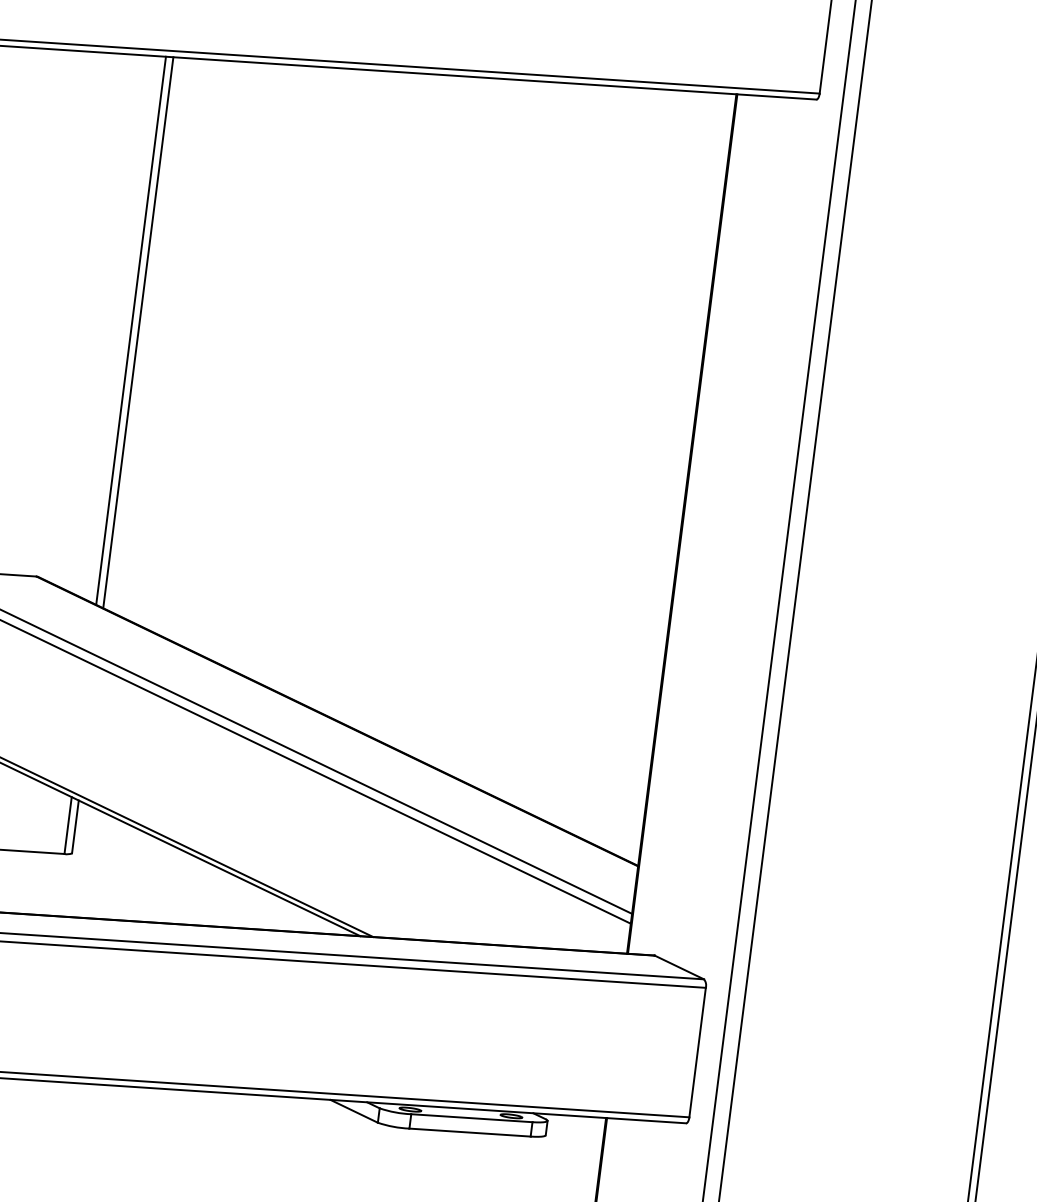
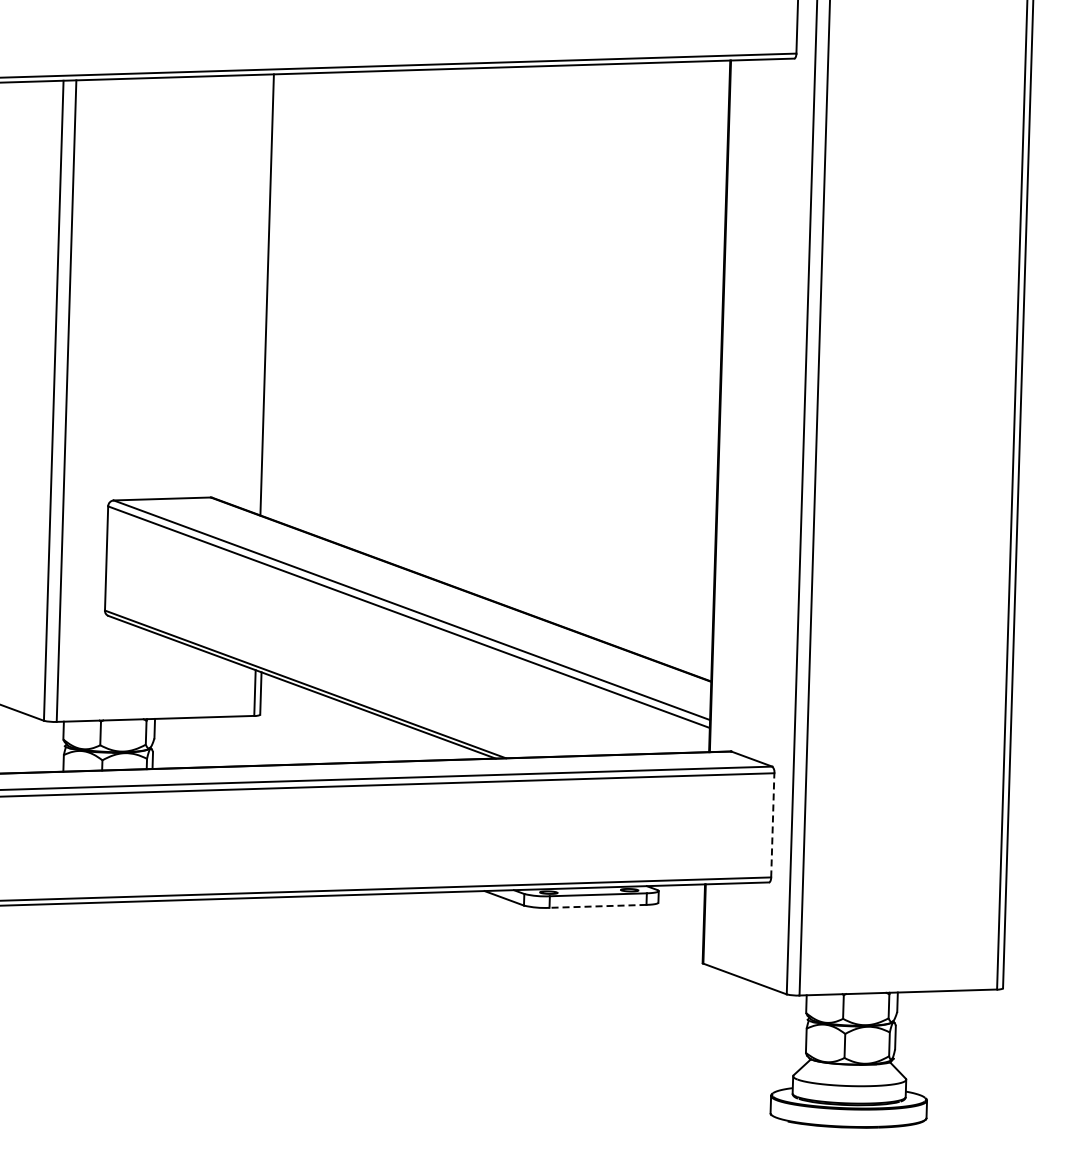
line: (137, 332) -> (272, 295), removed
line: (697, 1051) -> (772, 824), solid -> dashed
line: (470, 1132) -> (598, 906), solid -> dashed

